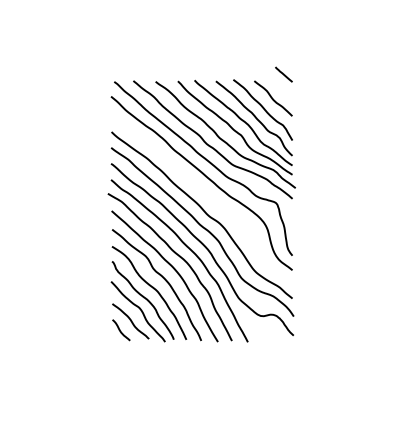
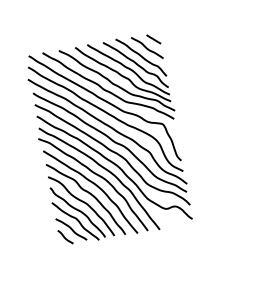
line: (283, 74) -> (153, 39), moved
curve: (205, 195) -> (110, 127), added

